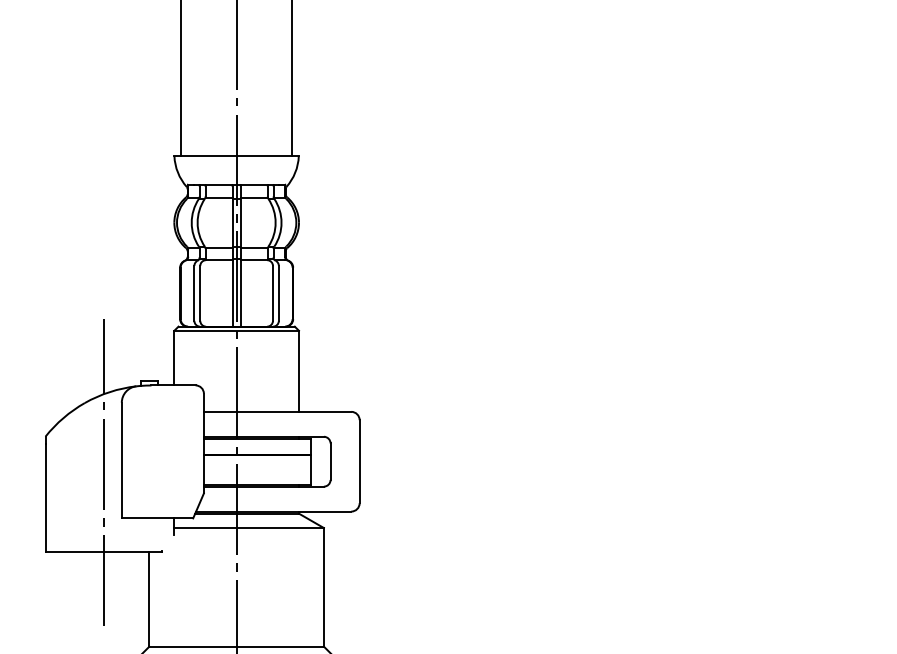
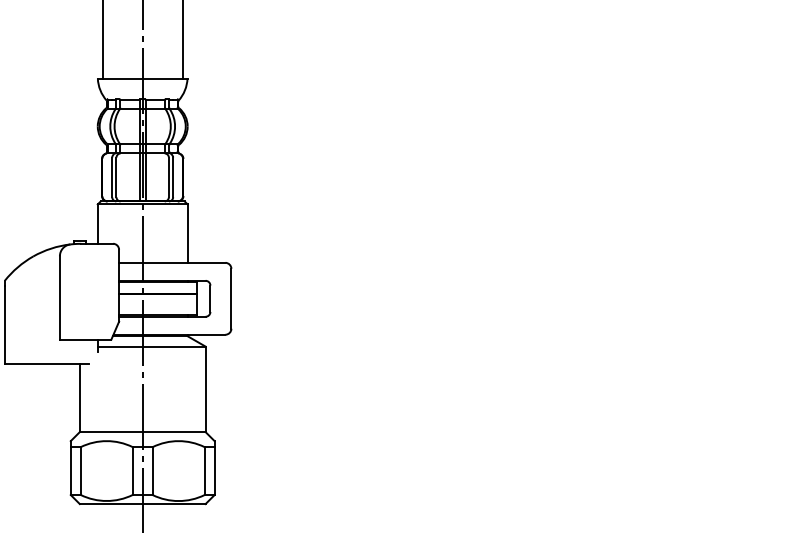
line: (103, 472) -> (46, 306), removed

